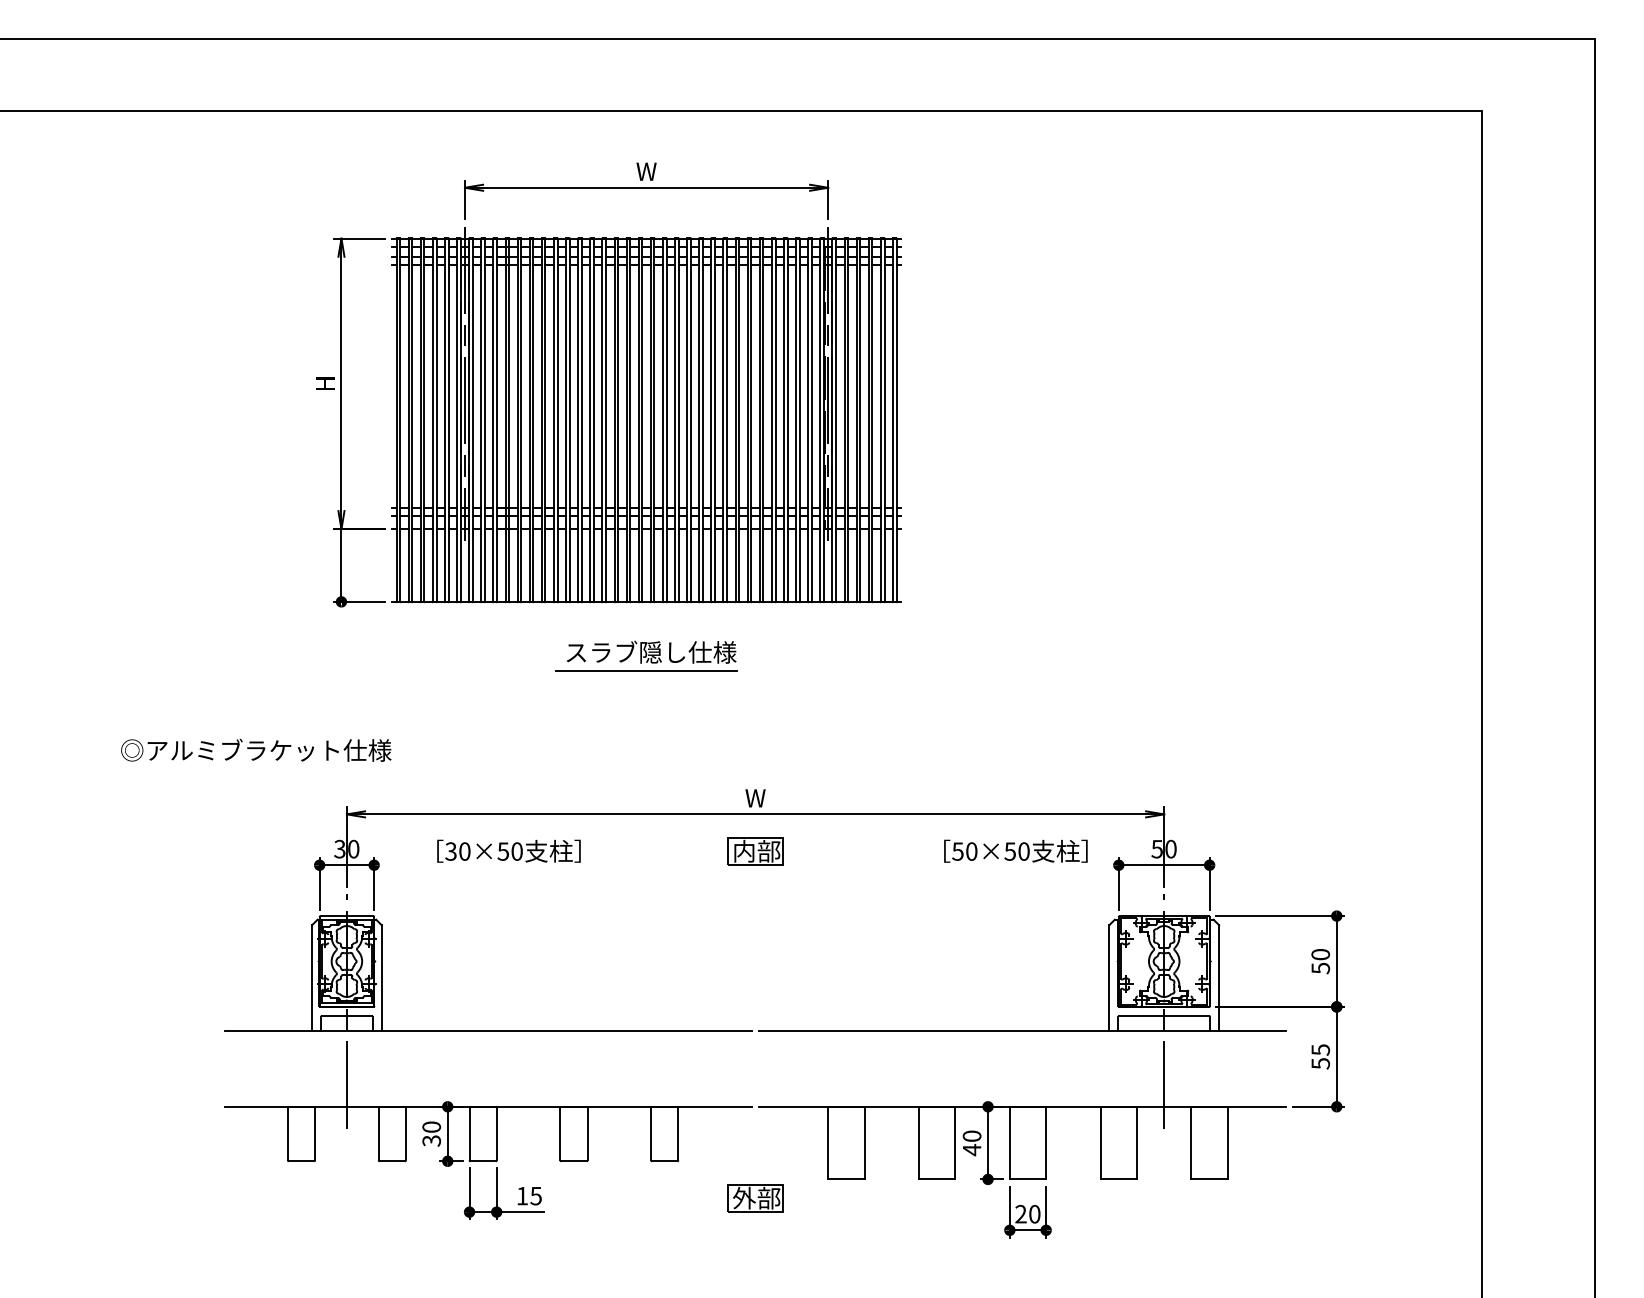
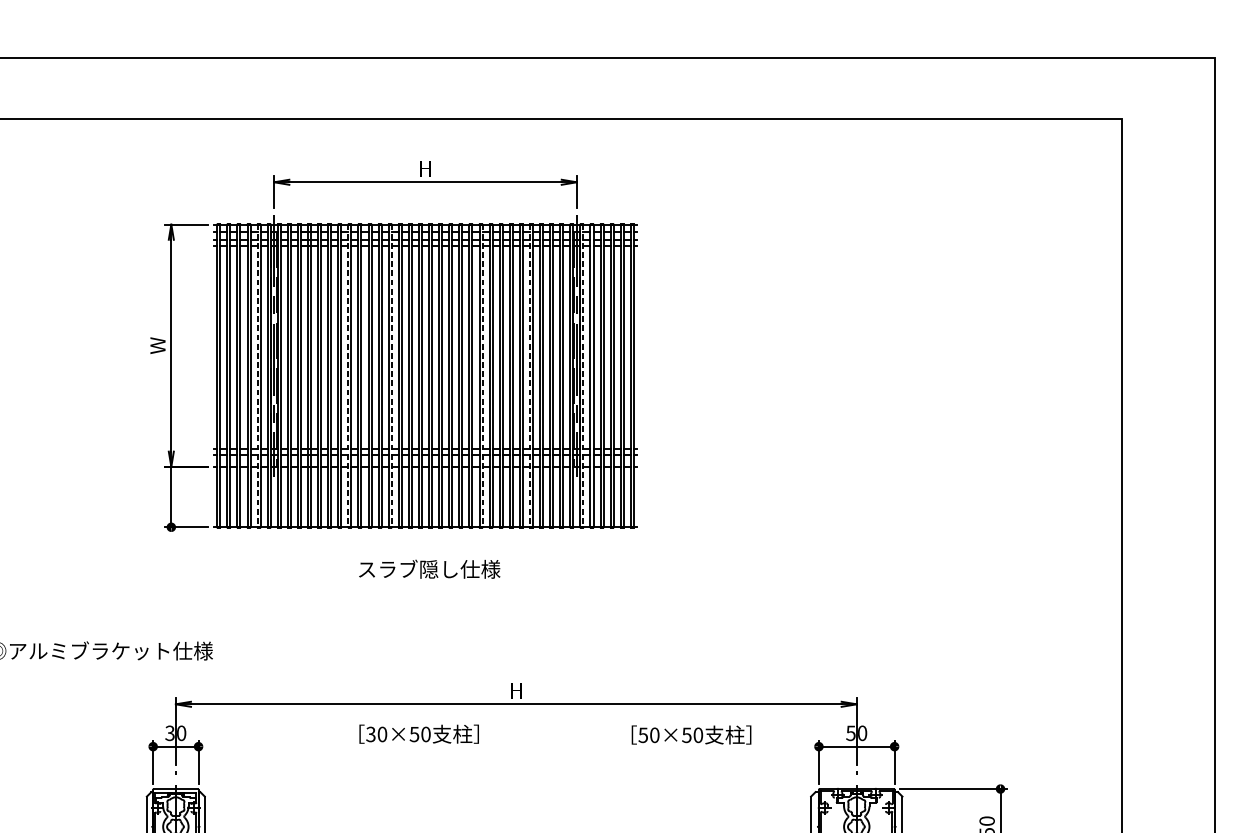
text: (646, 171) -> (425, 168), W -> H
text: (325, 383) -> (158, 345), H -> W
line: (444, 420) -> (257, 376), solid -> dashed
line: (553, 420) -> (347, 376), solid -> dashed
line: (606, 420) -> (392, 376), solid -> dashed
line: (715, 420) -> (482, 376), solid -> dashed
line: (771, 420) -> (529, 376), solid -> dashed
line: (836, 420) -> (583, 376), solid -> dashed
line: (646, 670) -> (425, 584), removed
text: (755, 798) -> (516, 691), W -> H
text: (508, 850) -> (418, 733), moved
text: (1015, 850) -> (691, 734), moved
part: (755, 851) -> (516, 735), removed

